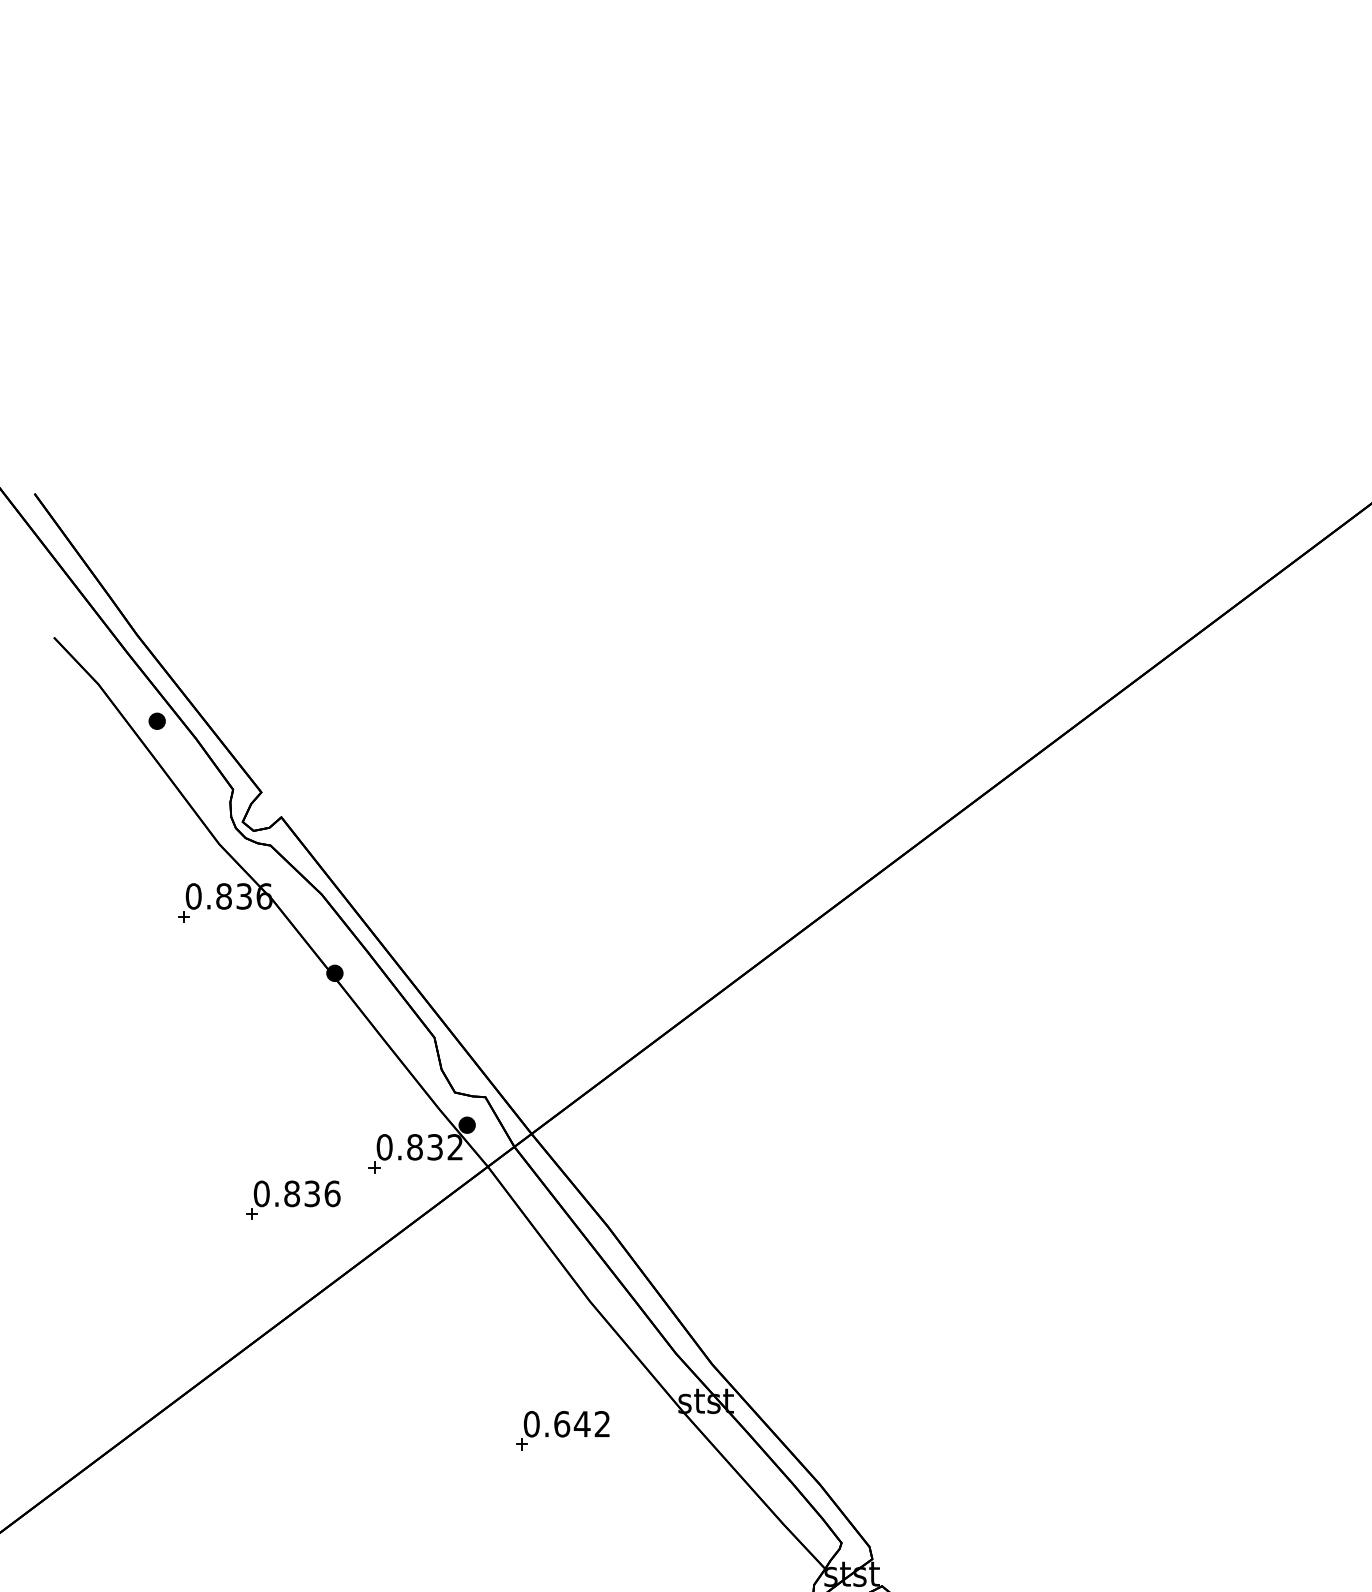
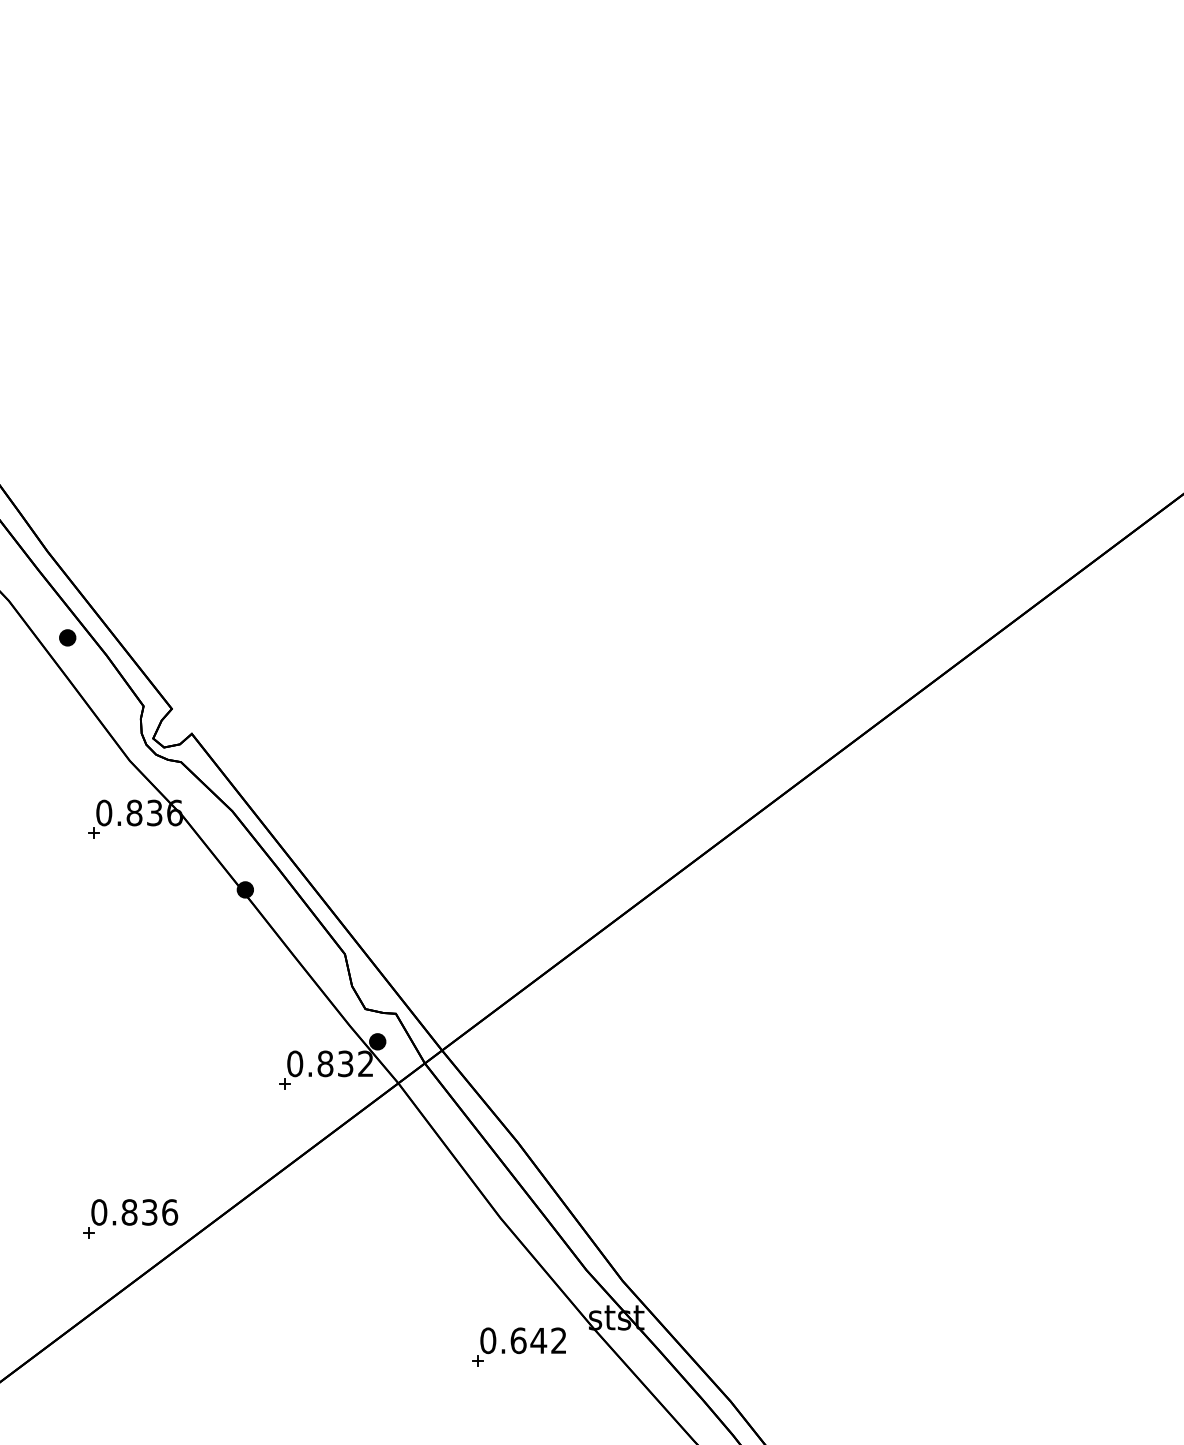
part: (293, 1199) -> (130, 1218), moved
part: (562, 1430) -> (518, 1347), moved

